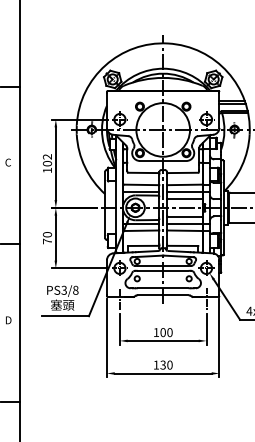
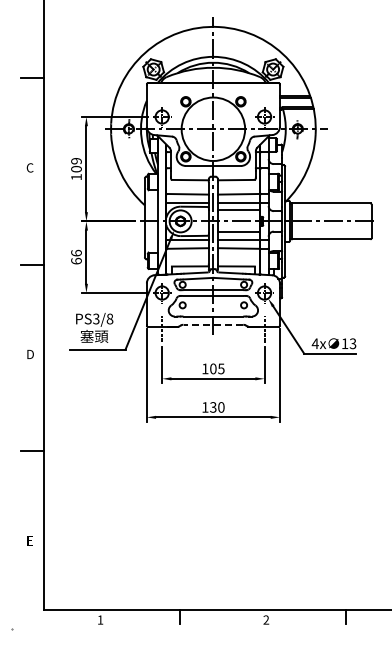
text: (47, 157) -> (76, 161), 102 -> 109
text: (47, 237) -> (76, 256), 70 -> 66
line: (163, 294) -> (213, 324), solid -> dashed
text: (170, 332) -> (221, 368), 100 -> 105

